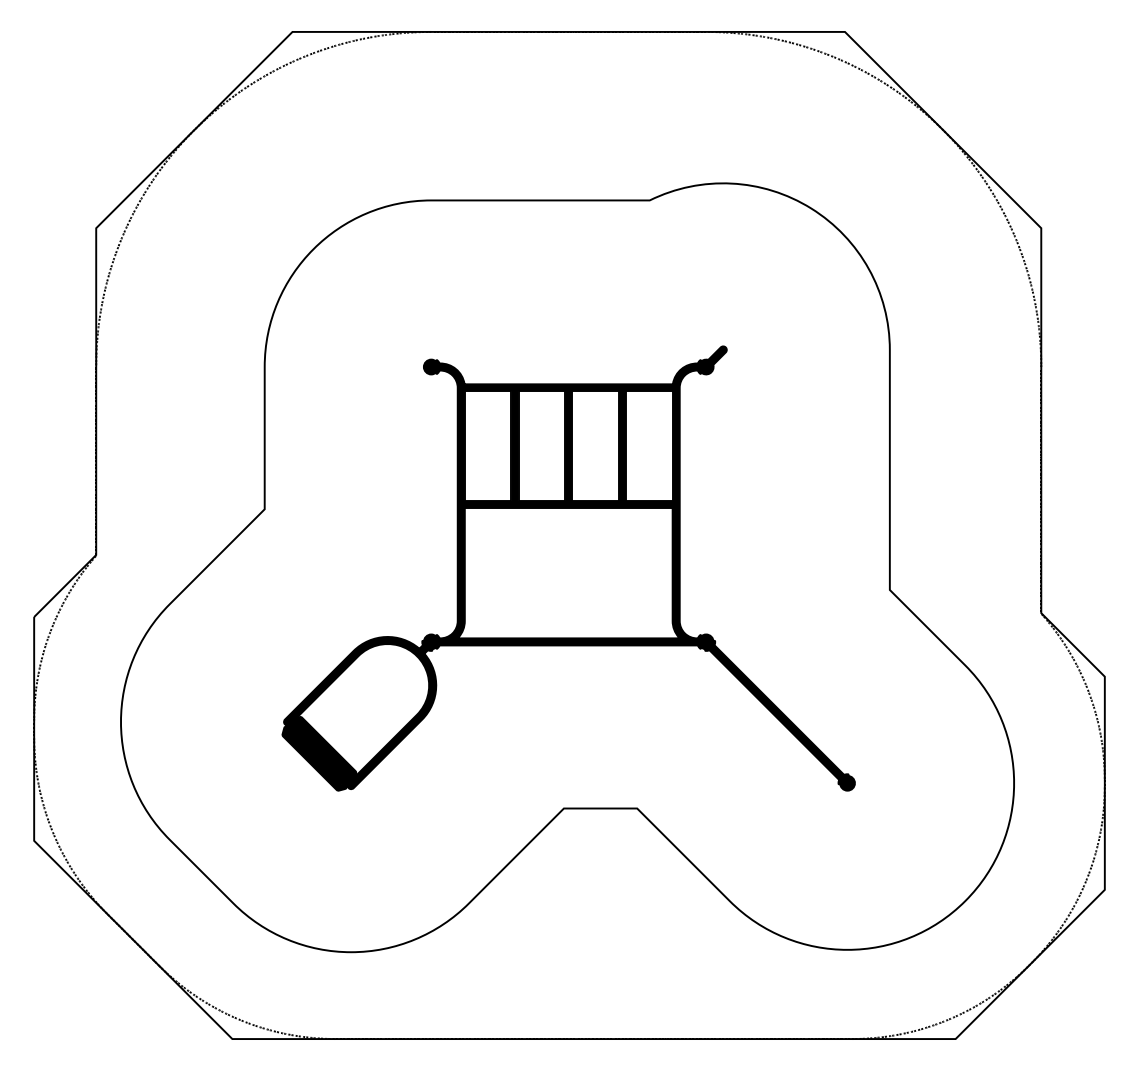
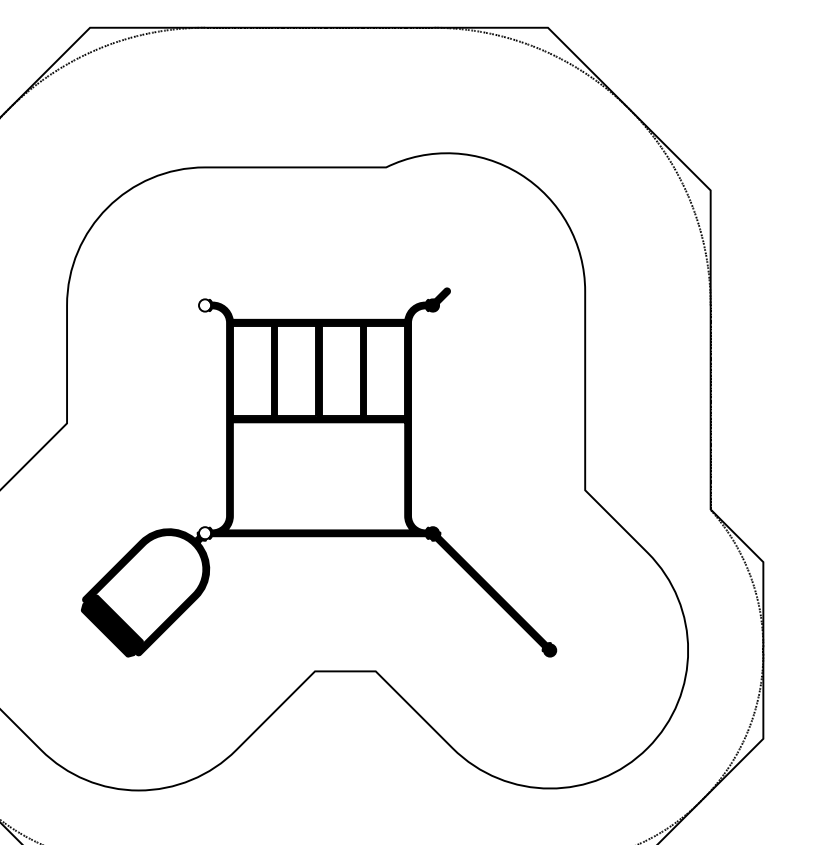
fill: (430, 366) -> (204, 305), removed
fill: (430, 641) -> (204, 532), removed

